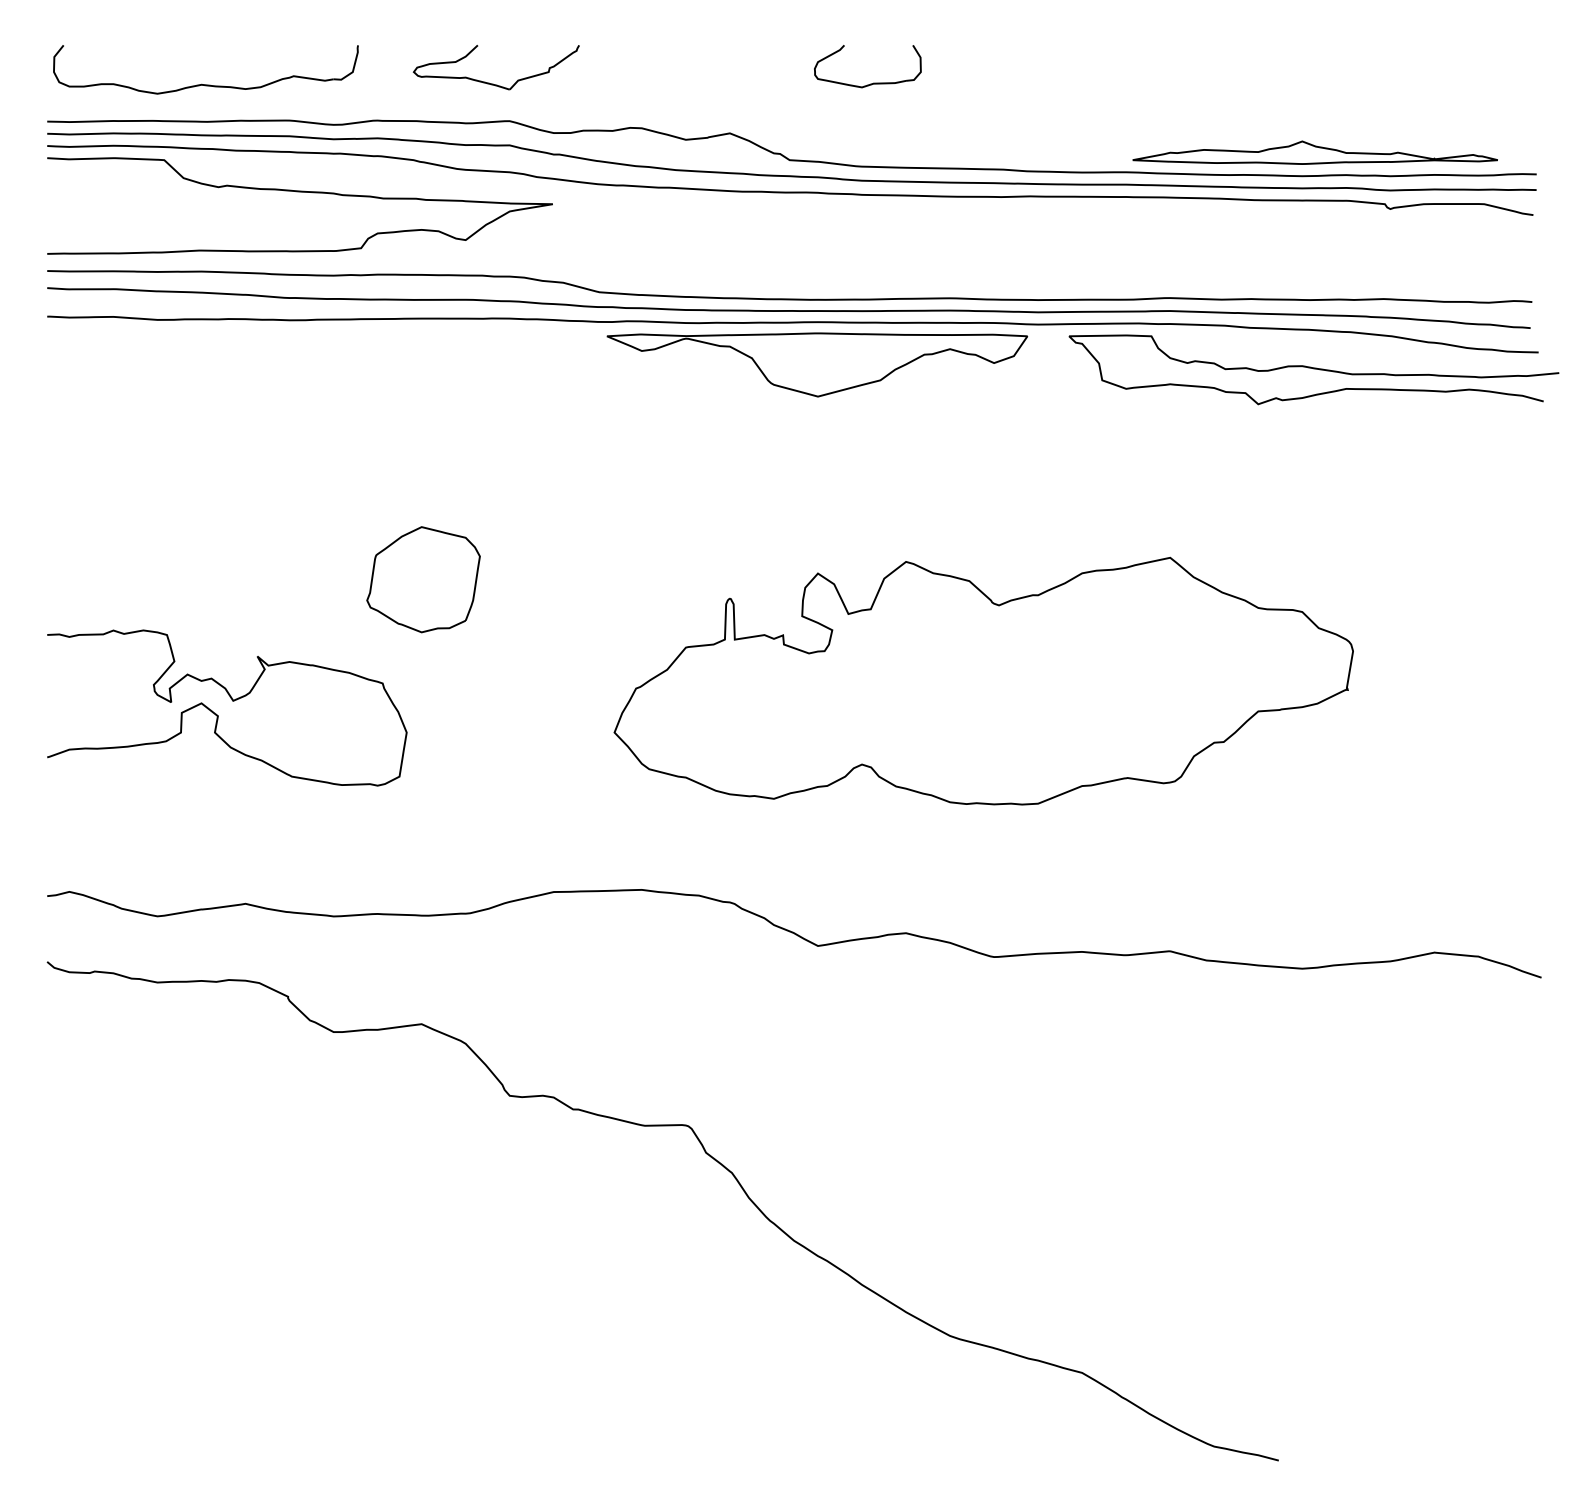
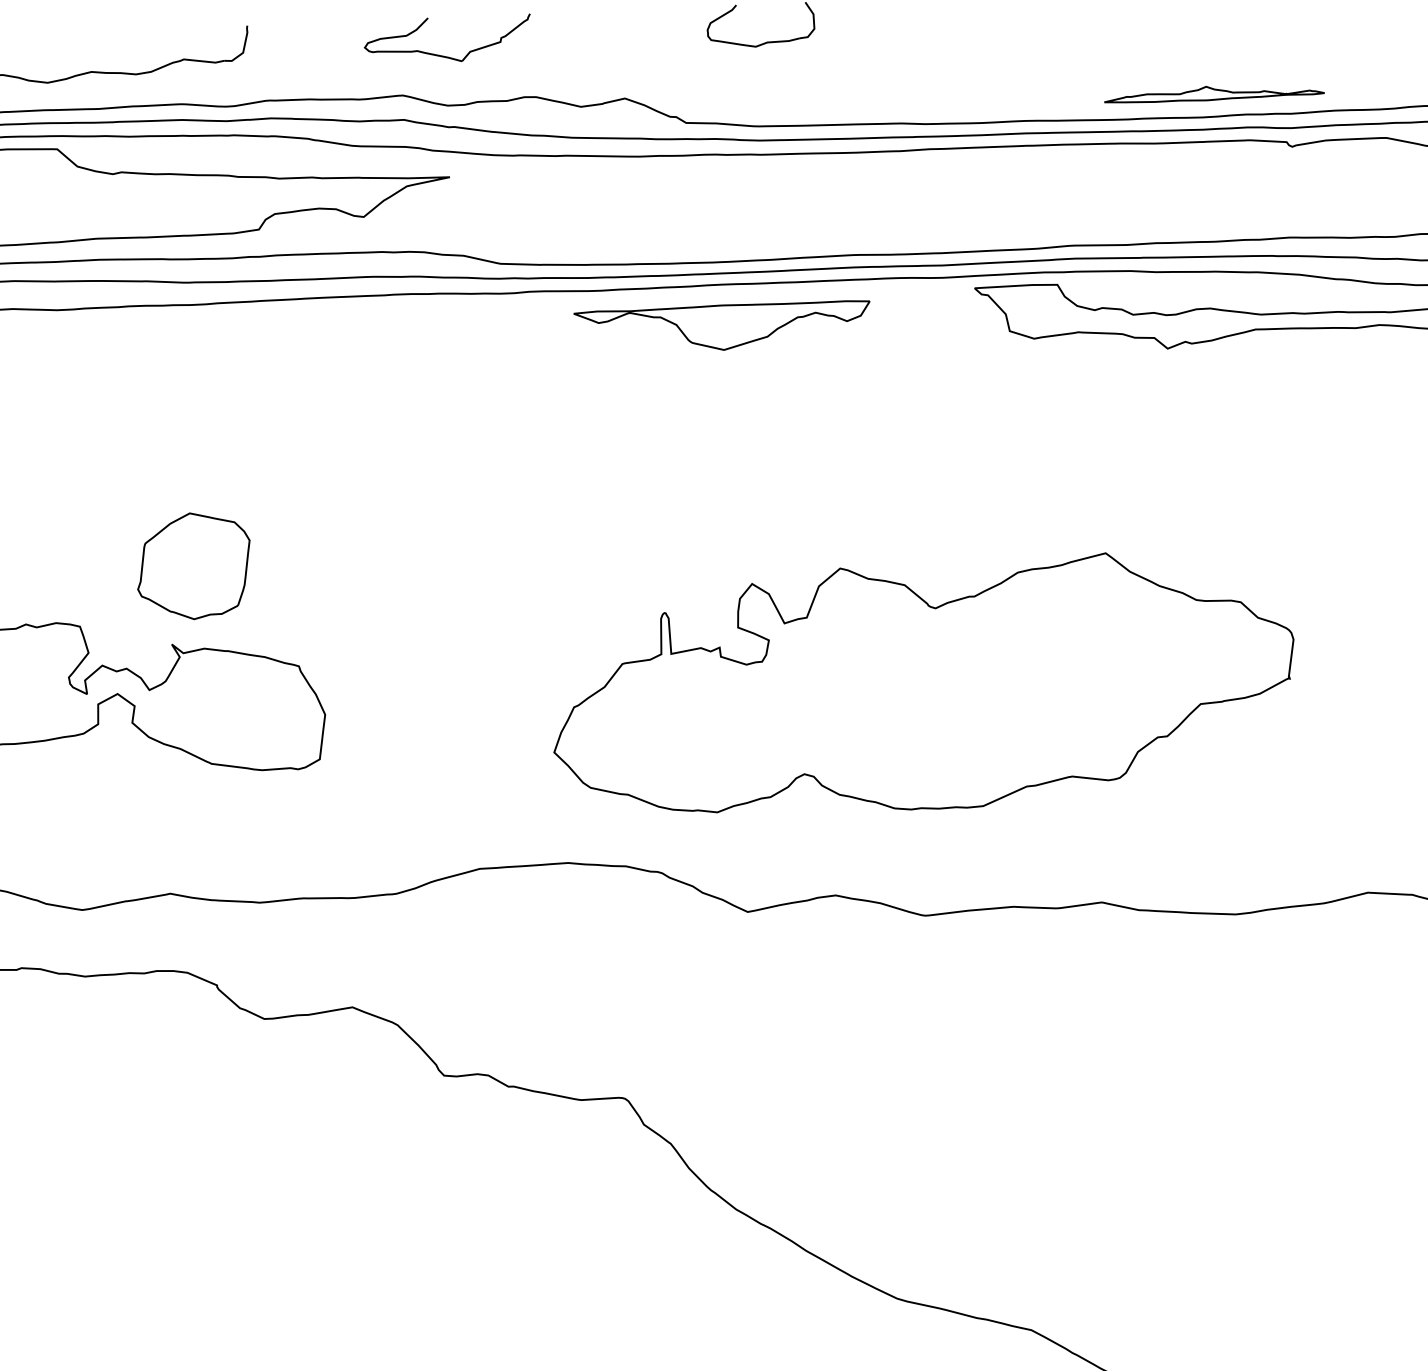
part: (493, 83) -> (445, 55), moved
part: (1314, 152) -> (1213, 93), size x0.6
part: (817, 364) -> (722, 327), size x0.7
part: (423, 579) -> (193, 566), moved
part: (983, 680) -> (923, 684), moved

